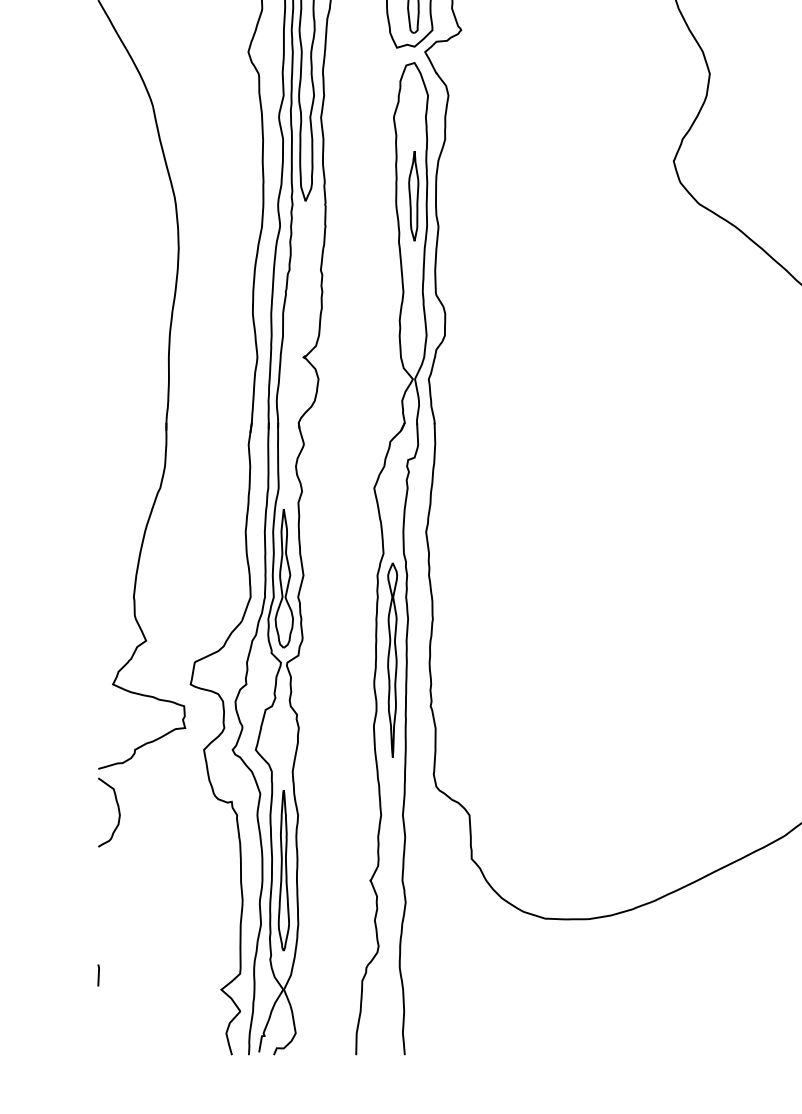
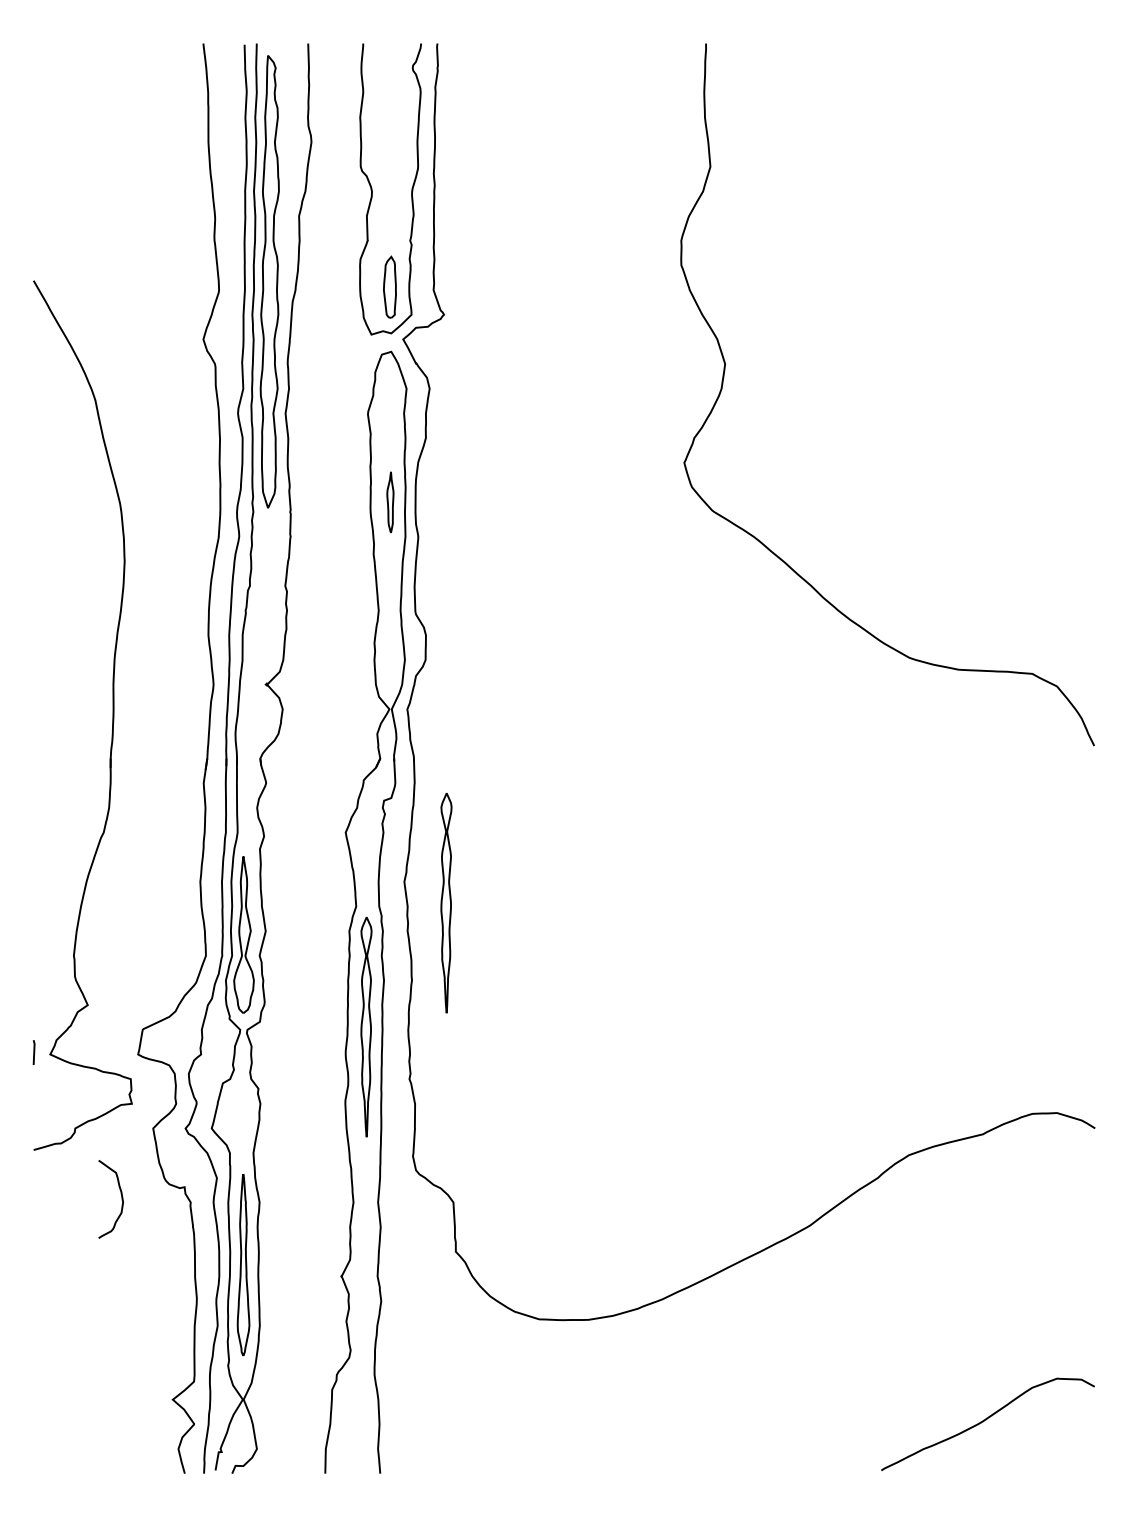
part: (413, 196) -> (390, 502), size x0.6
part: (463, 550) -> (446, 902), added
curve: (118, 812) -> (121, 1199), moved
line: (98, 975) -> (33, 1052), moved

